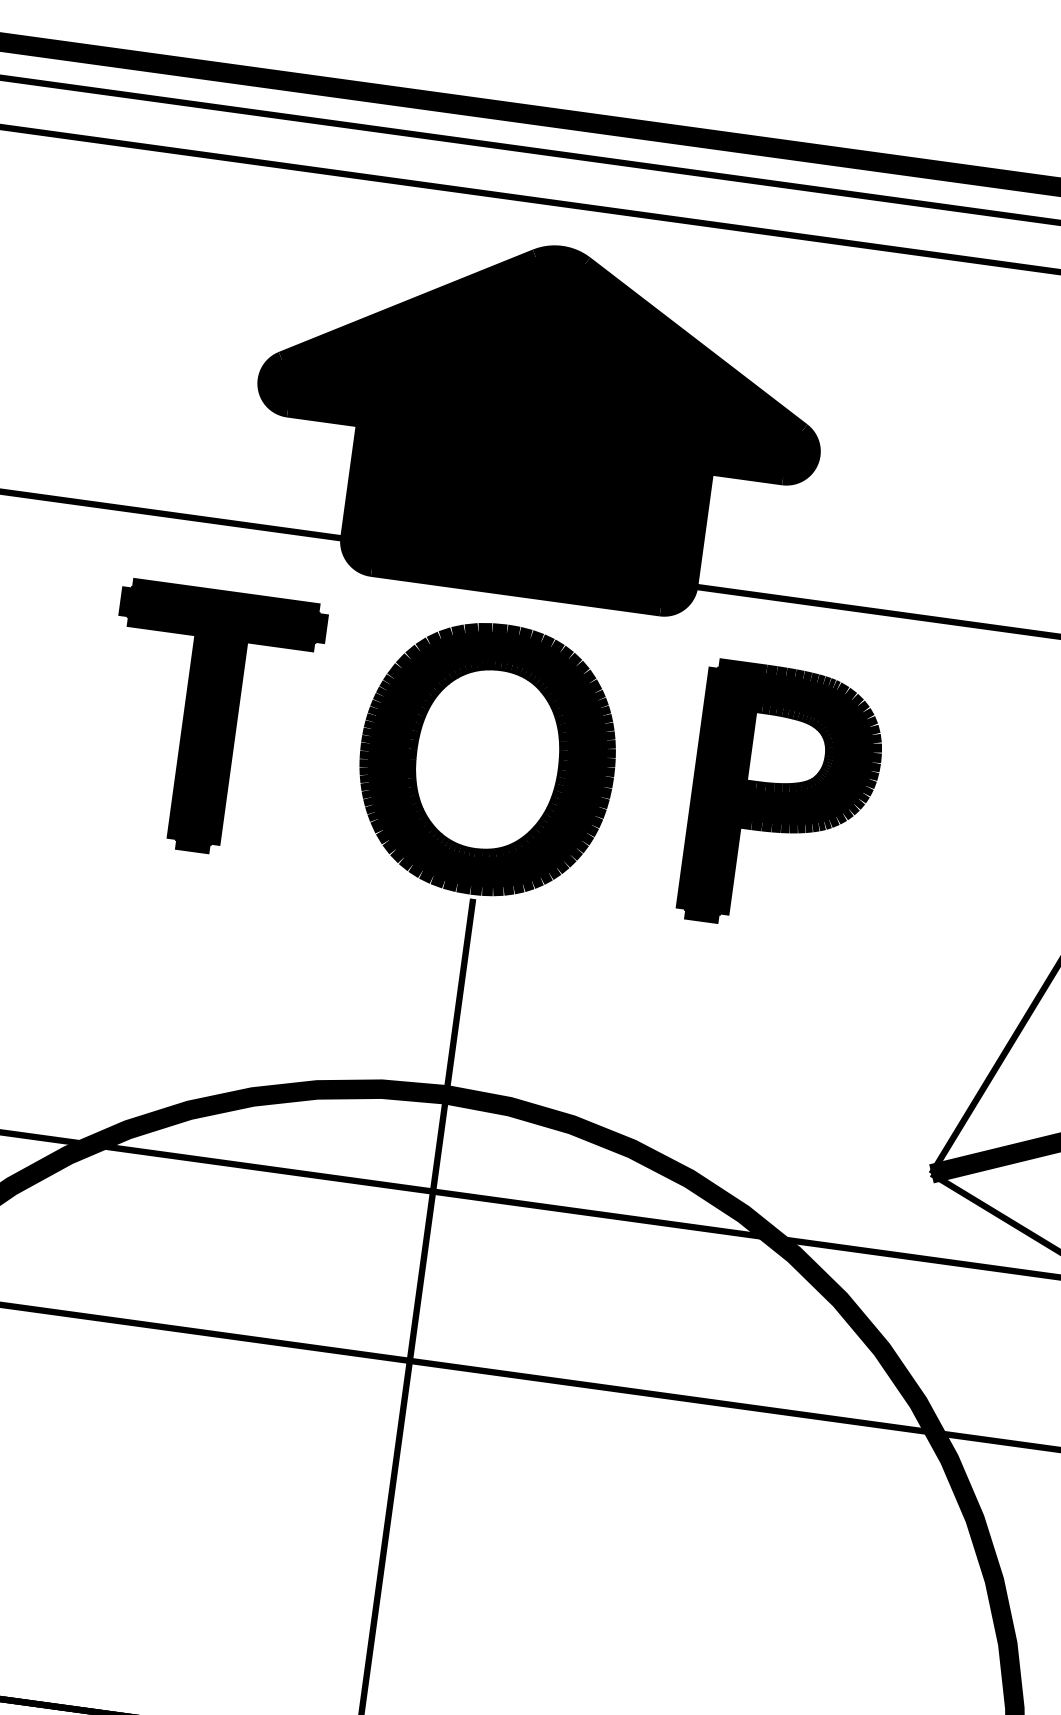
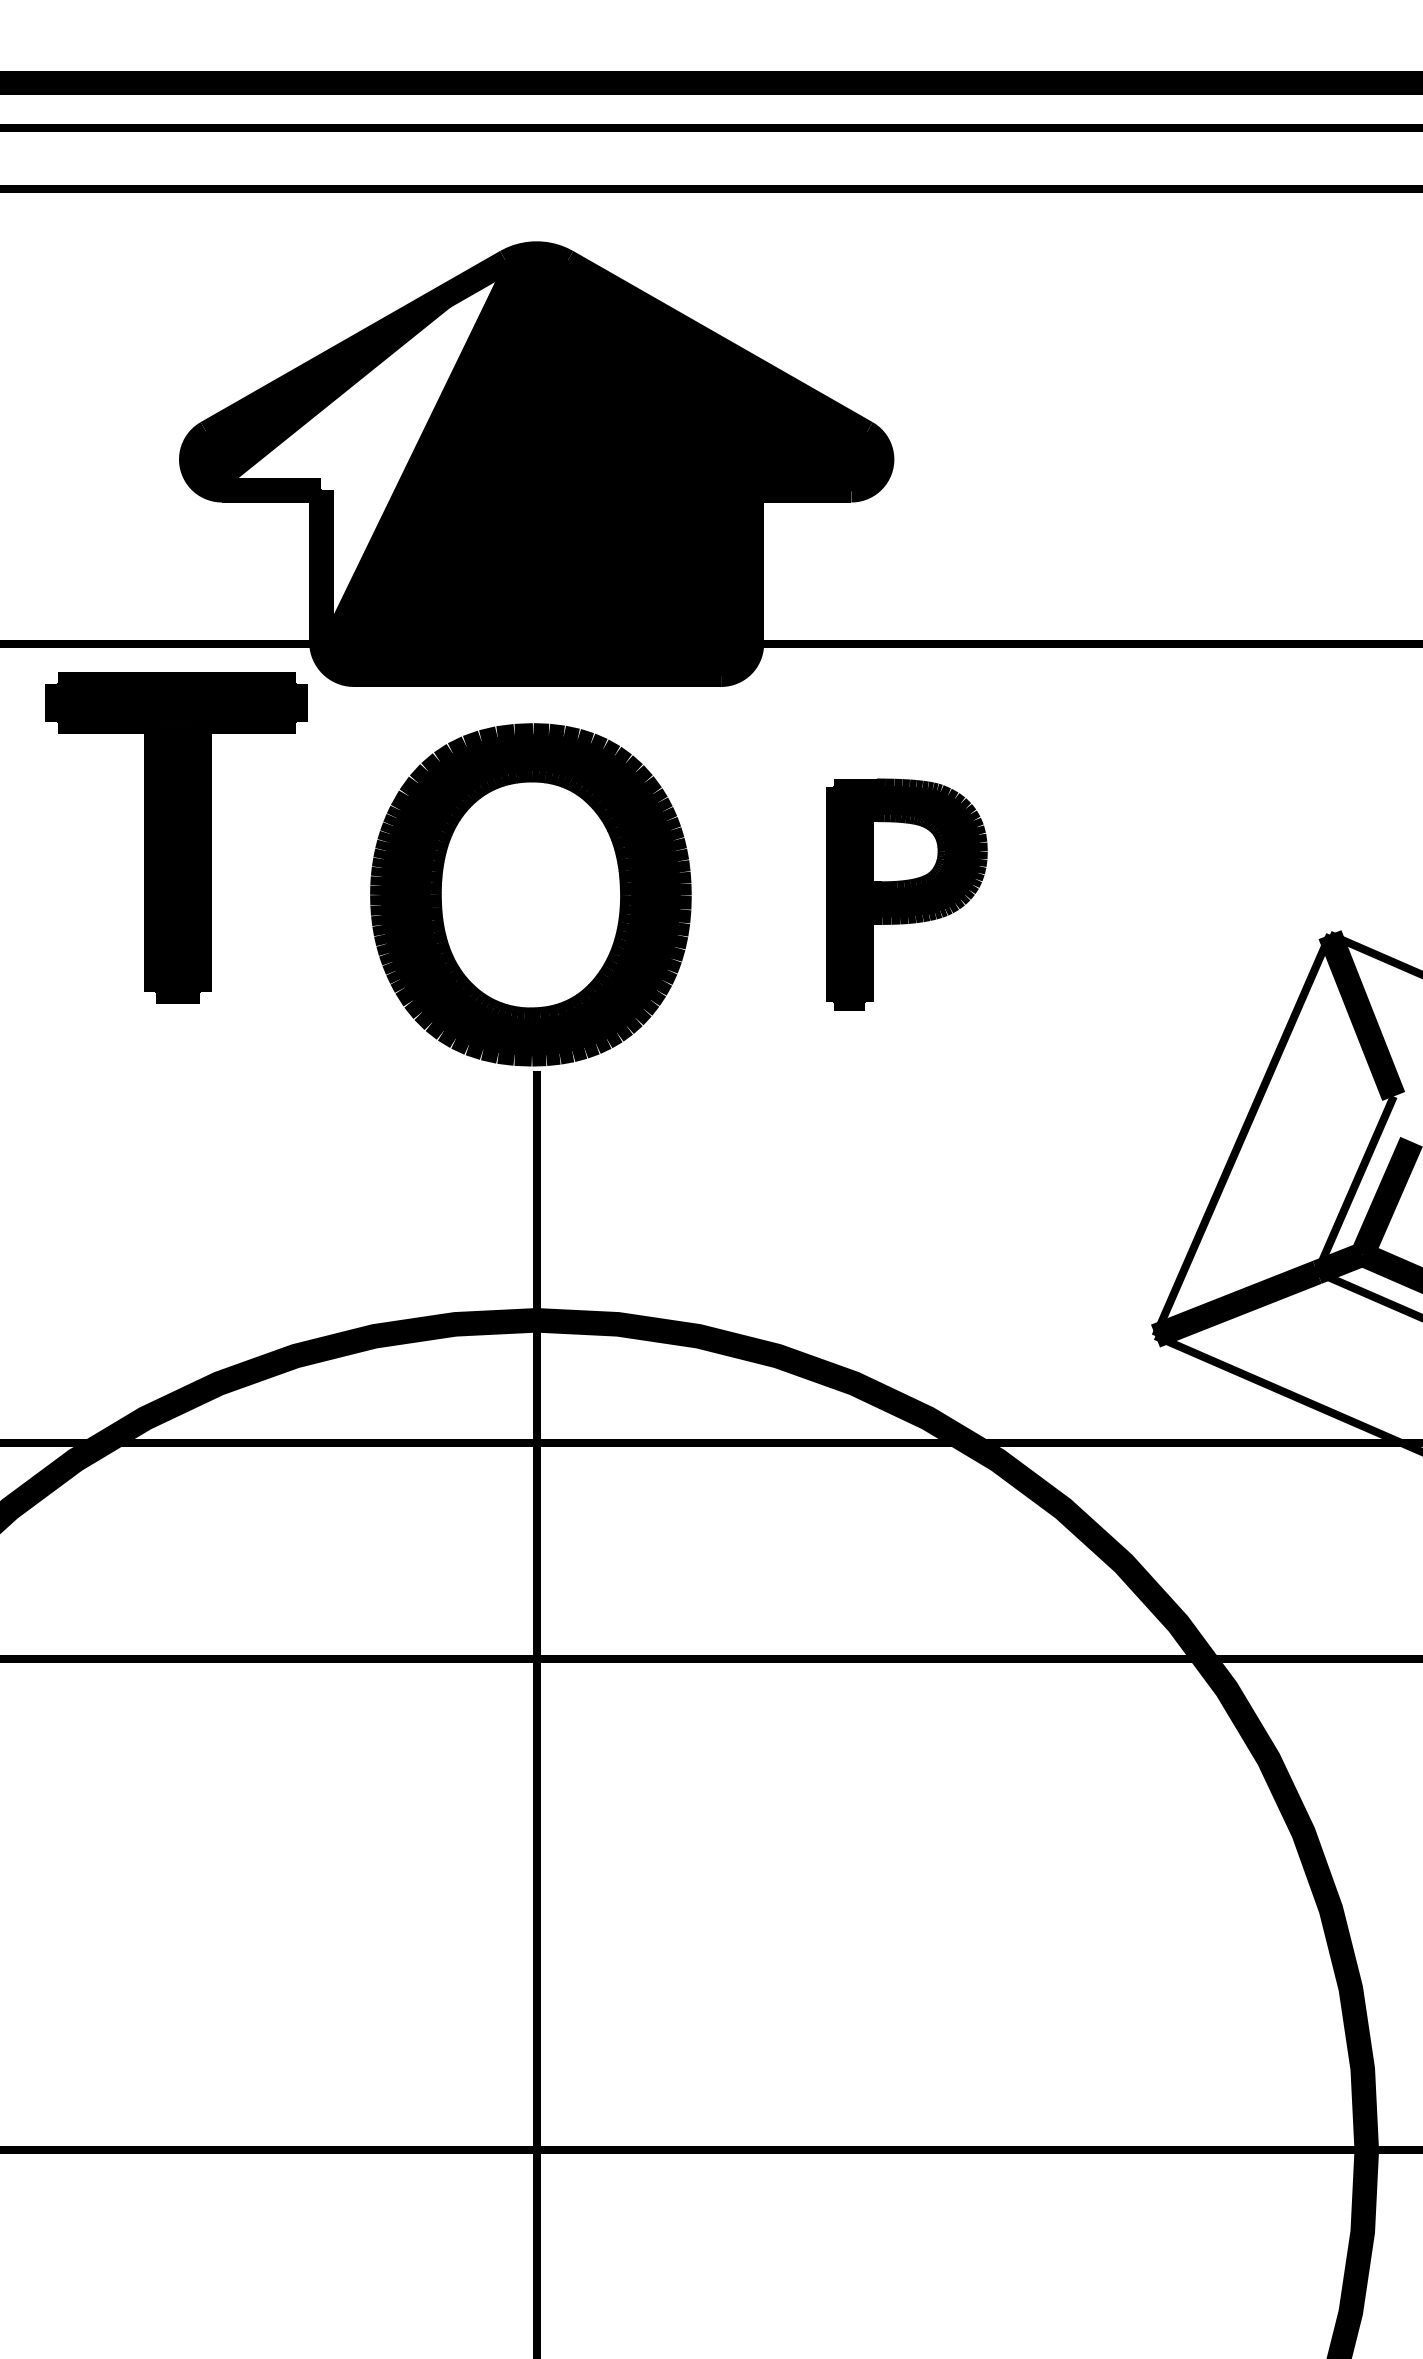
fill: (404, 392) -> (364, 451), removed
part: (208, 720) -> (176, 837), moved
part: (783, 799) -> (906, 894), size x0.7

